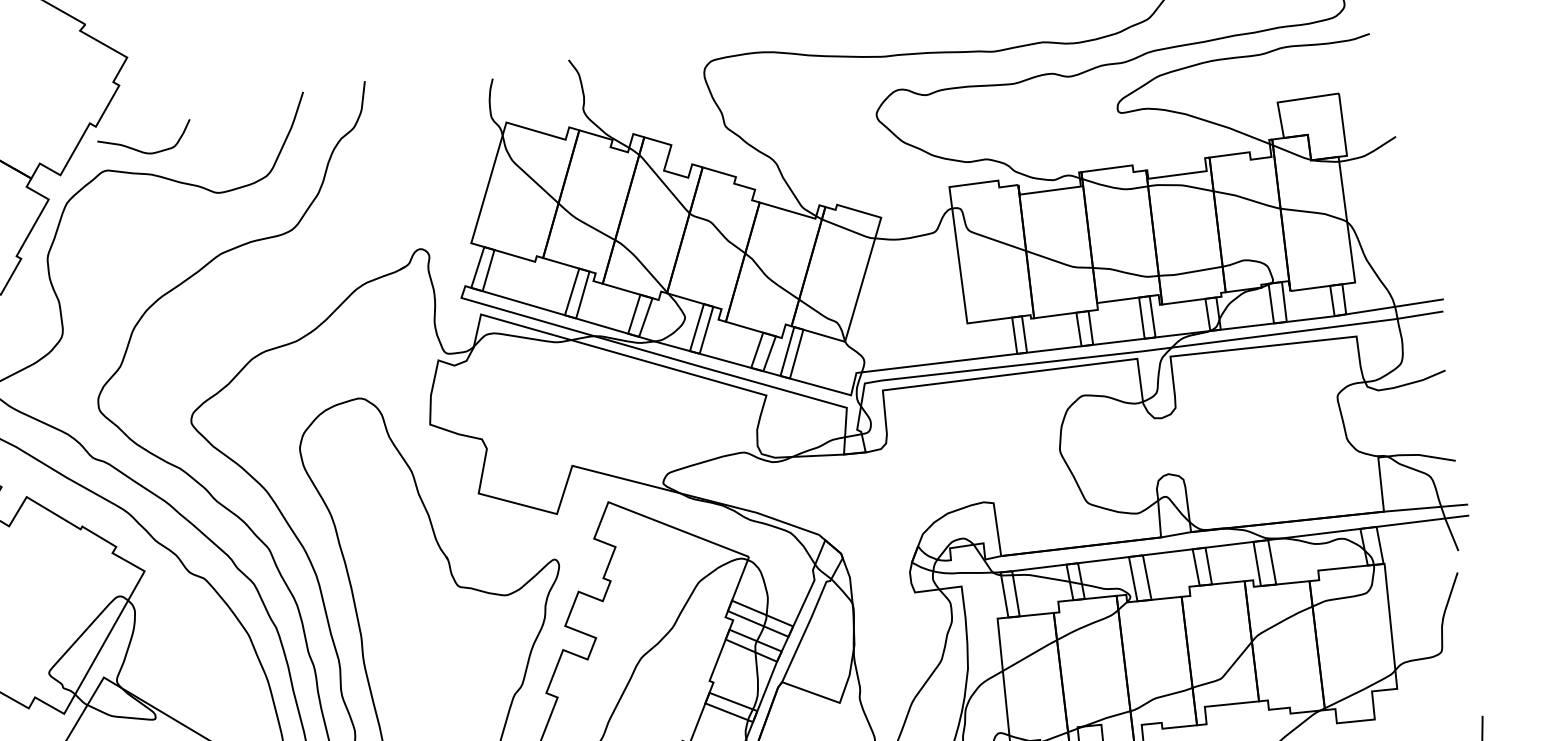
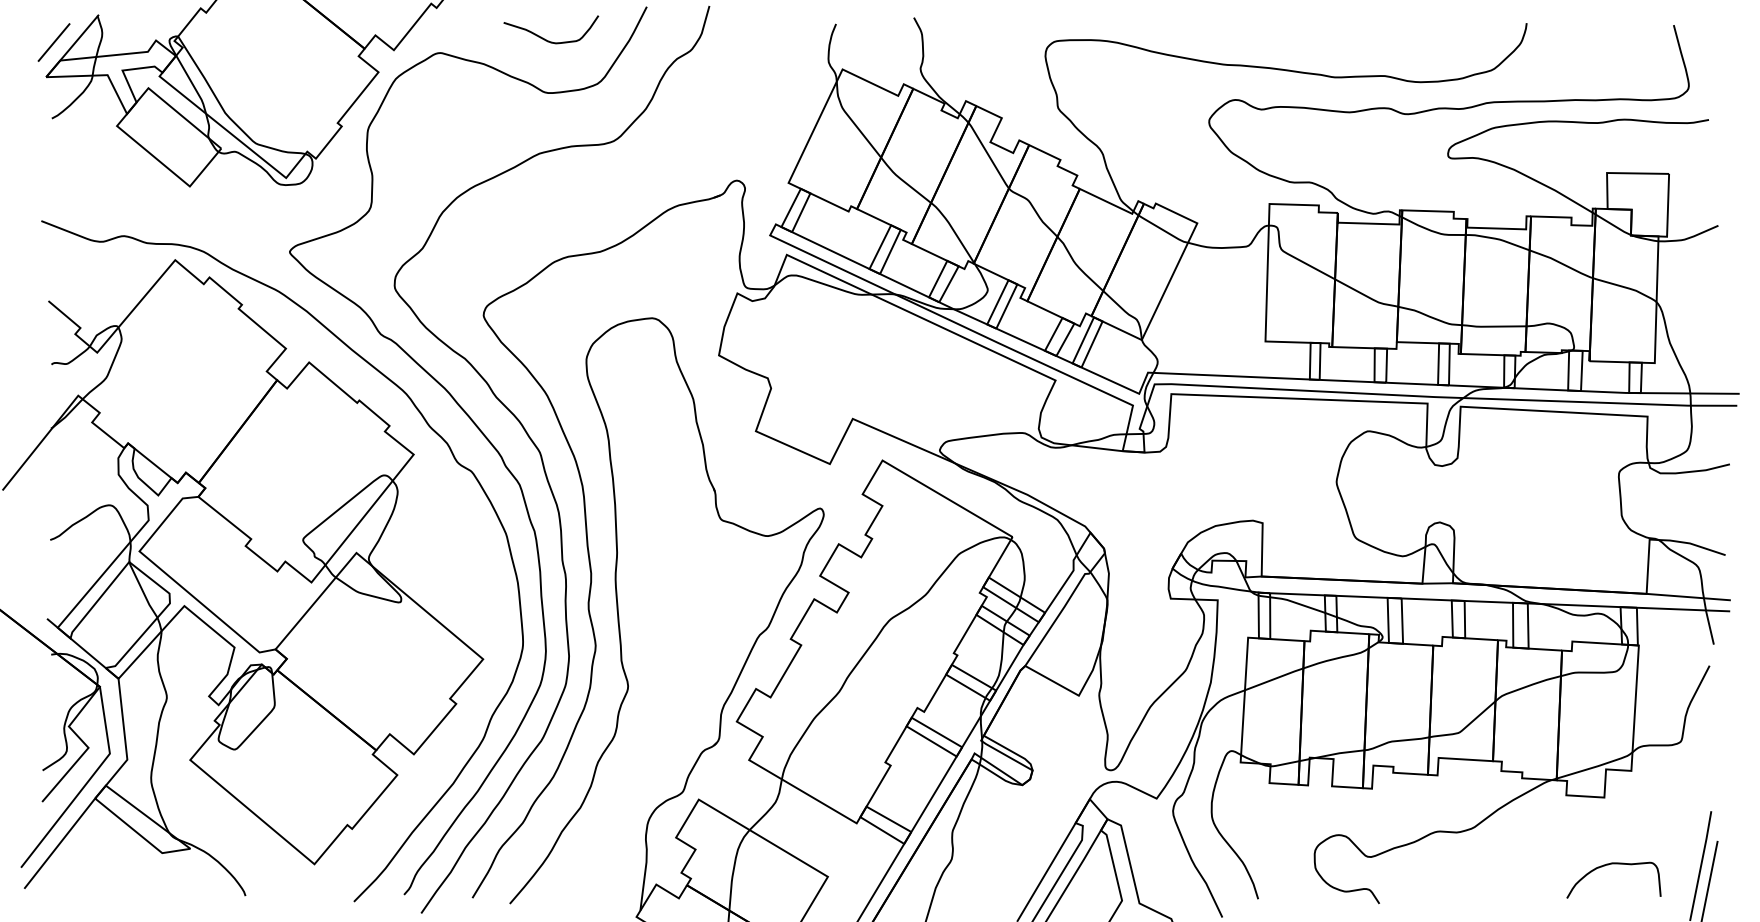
curve: (142, 151) -> (546, 39), moved

